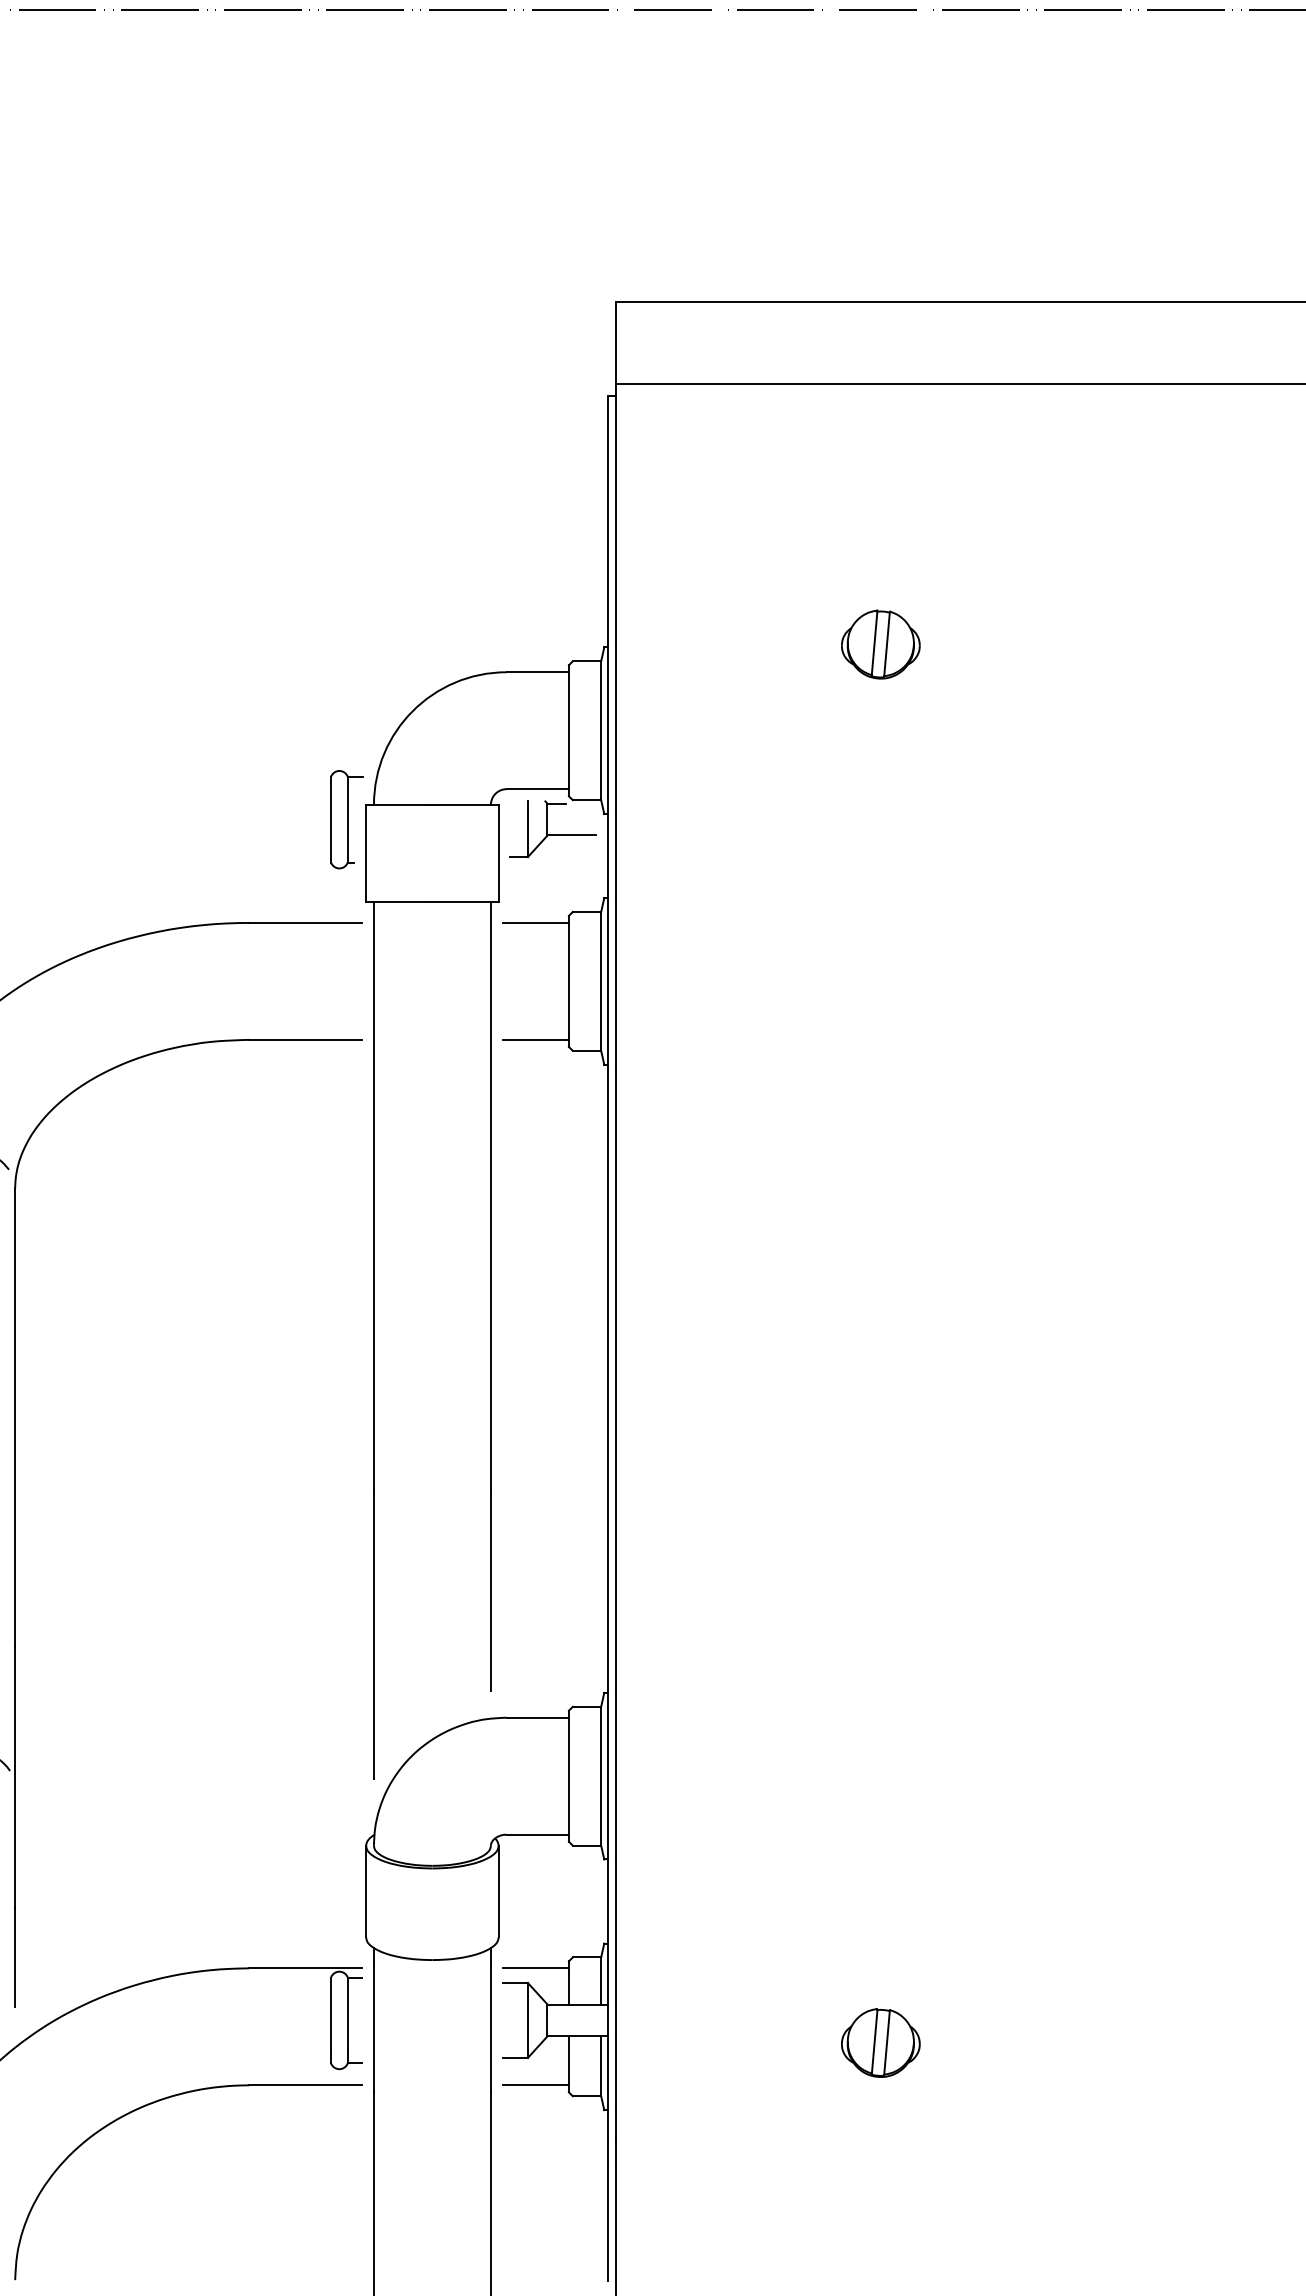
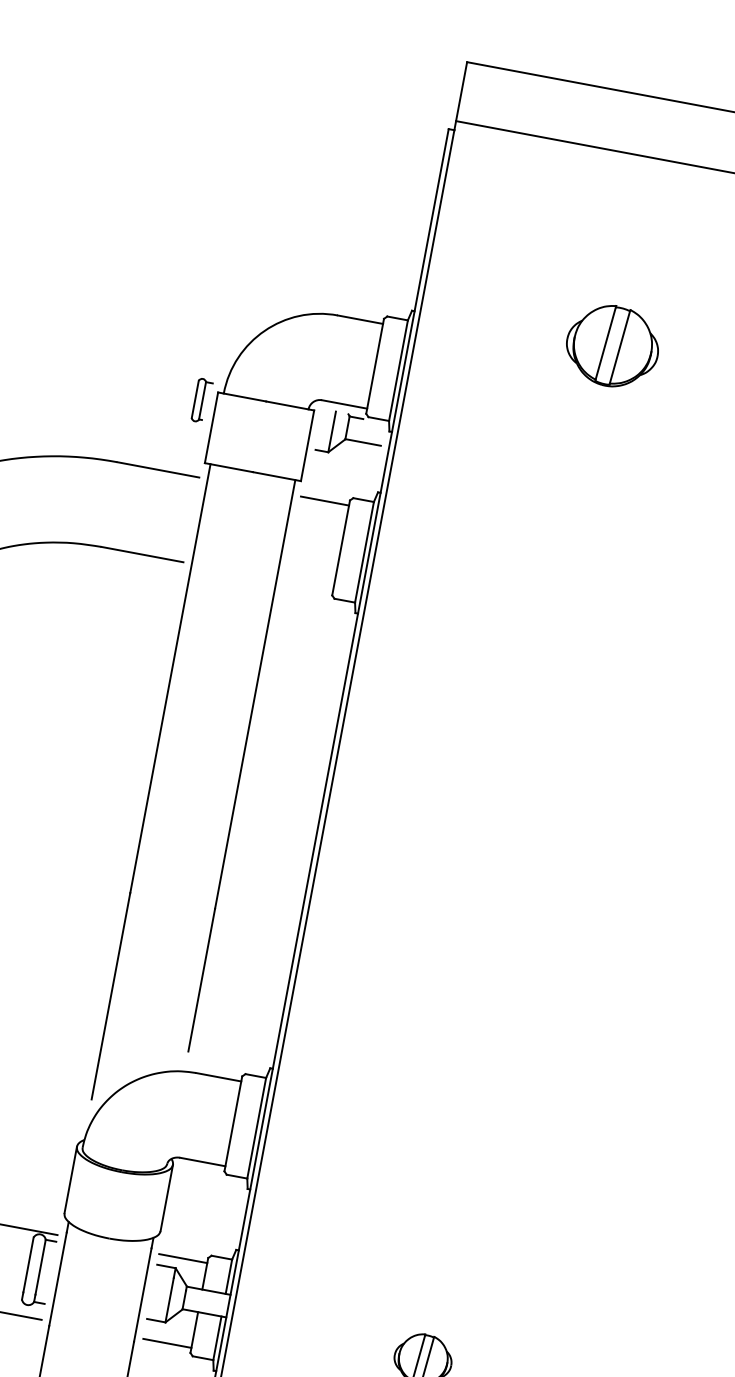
part: (880, 644) -> (612, 346), size x1.6
part: (346, 819) -> (201, 400), size x0.6
line: (535, 1039) -> (309, 585), removed

